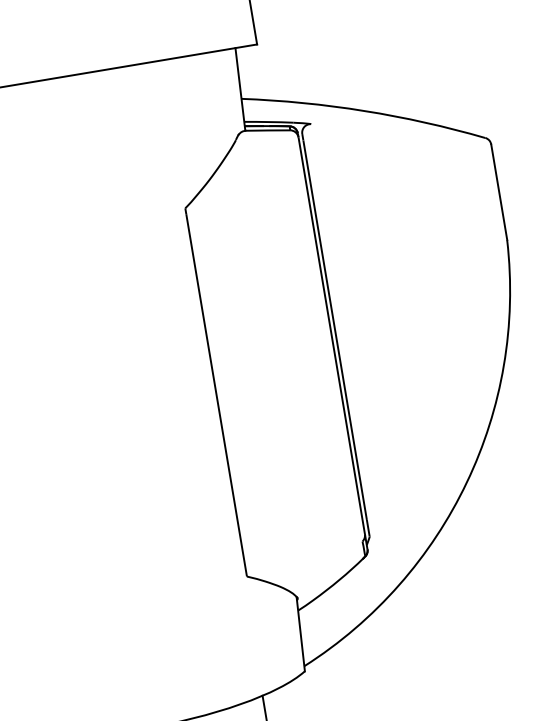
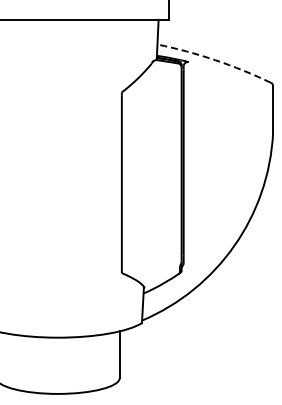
arc: (365, 111) -> (215, 60), solid -> dashed

